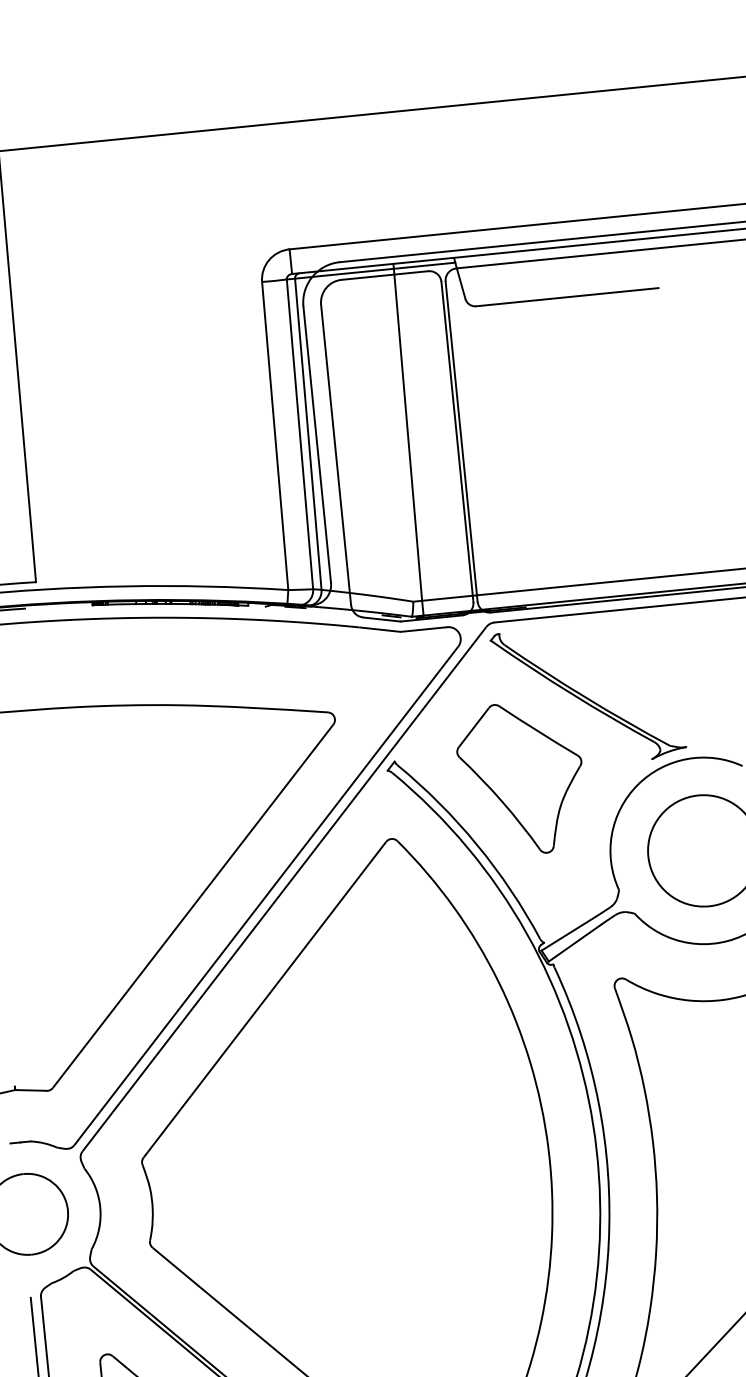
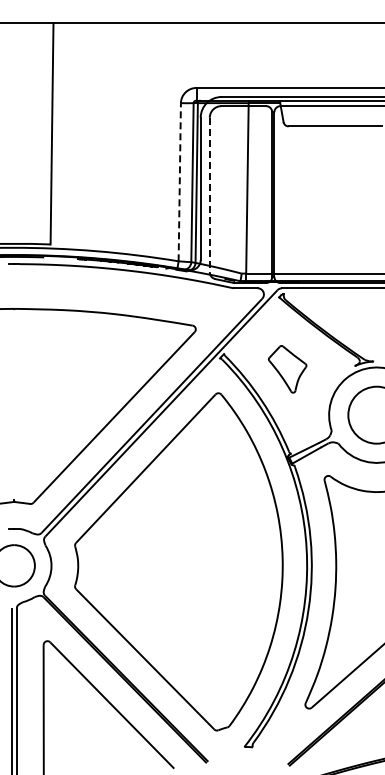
line: (274, 434) -> (179, 181), solid -> dashed
line: (335, 456) -> (209, 195), solid -> dashed
part: (521, 779) -> (287, 369), size x0.6

